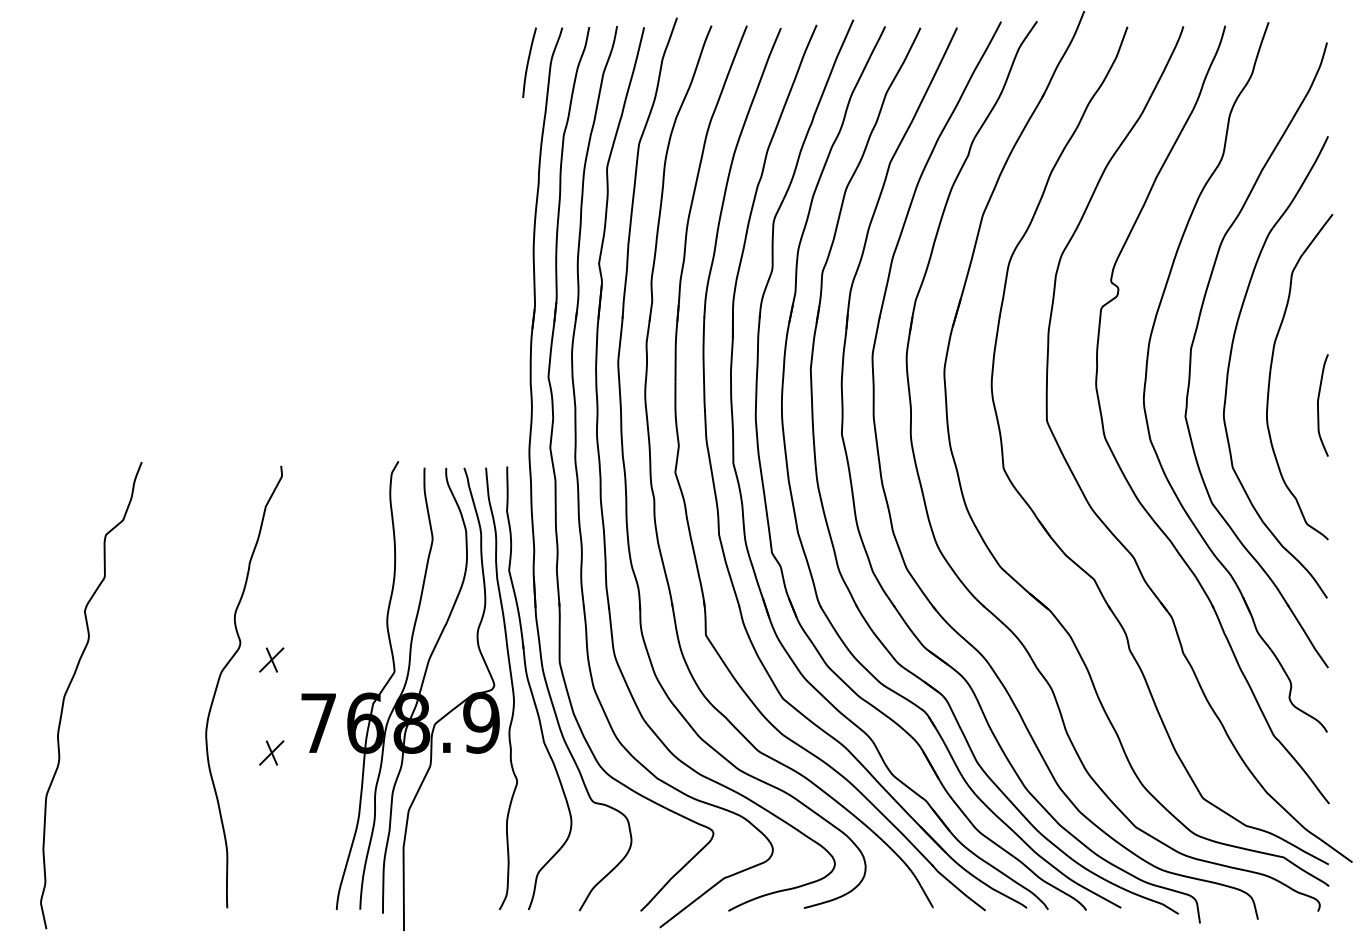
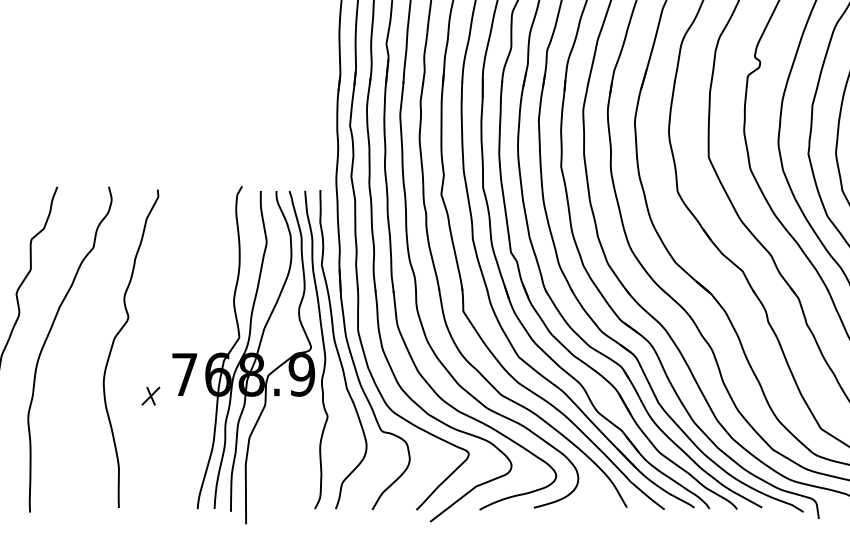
part: (271, 659) -> (150, 328), removed
curve: (127, 674) -> (47, 339), added

